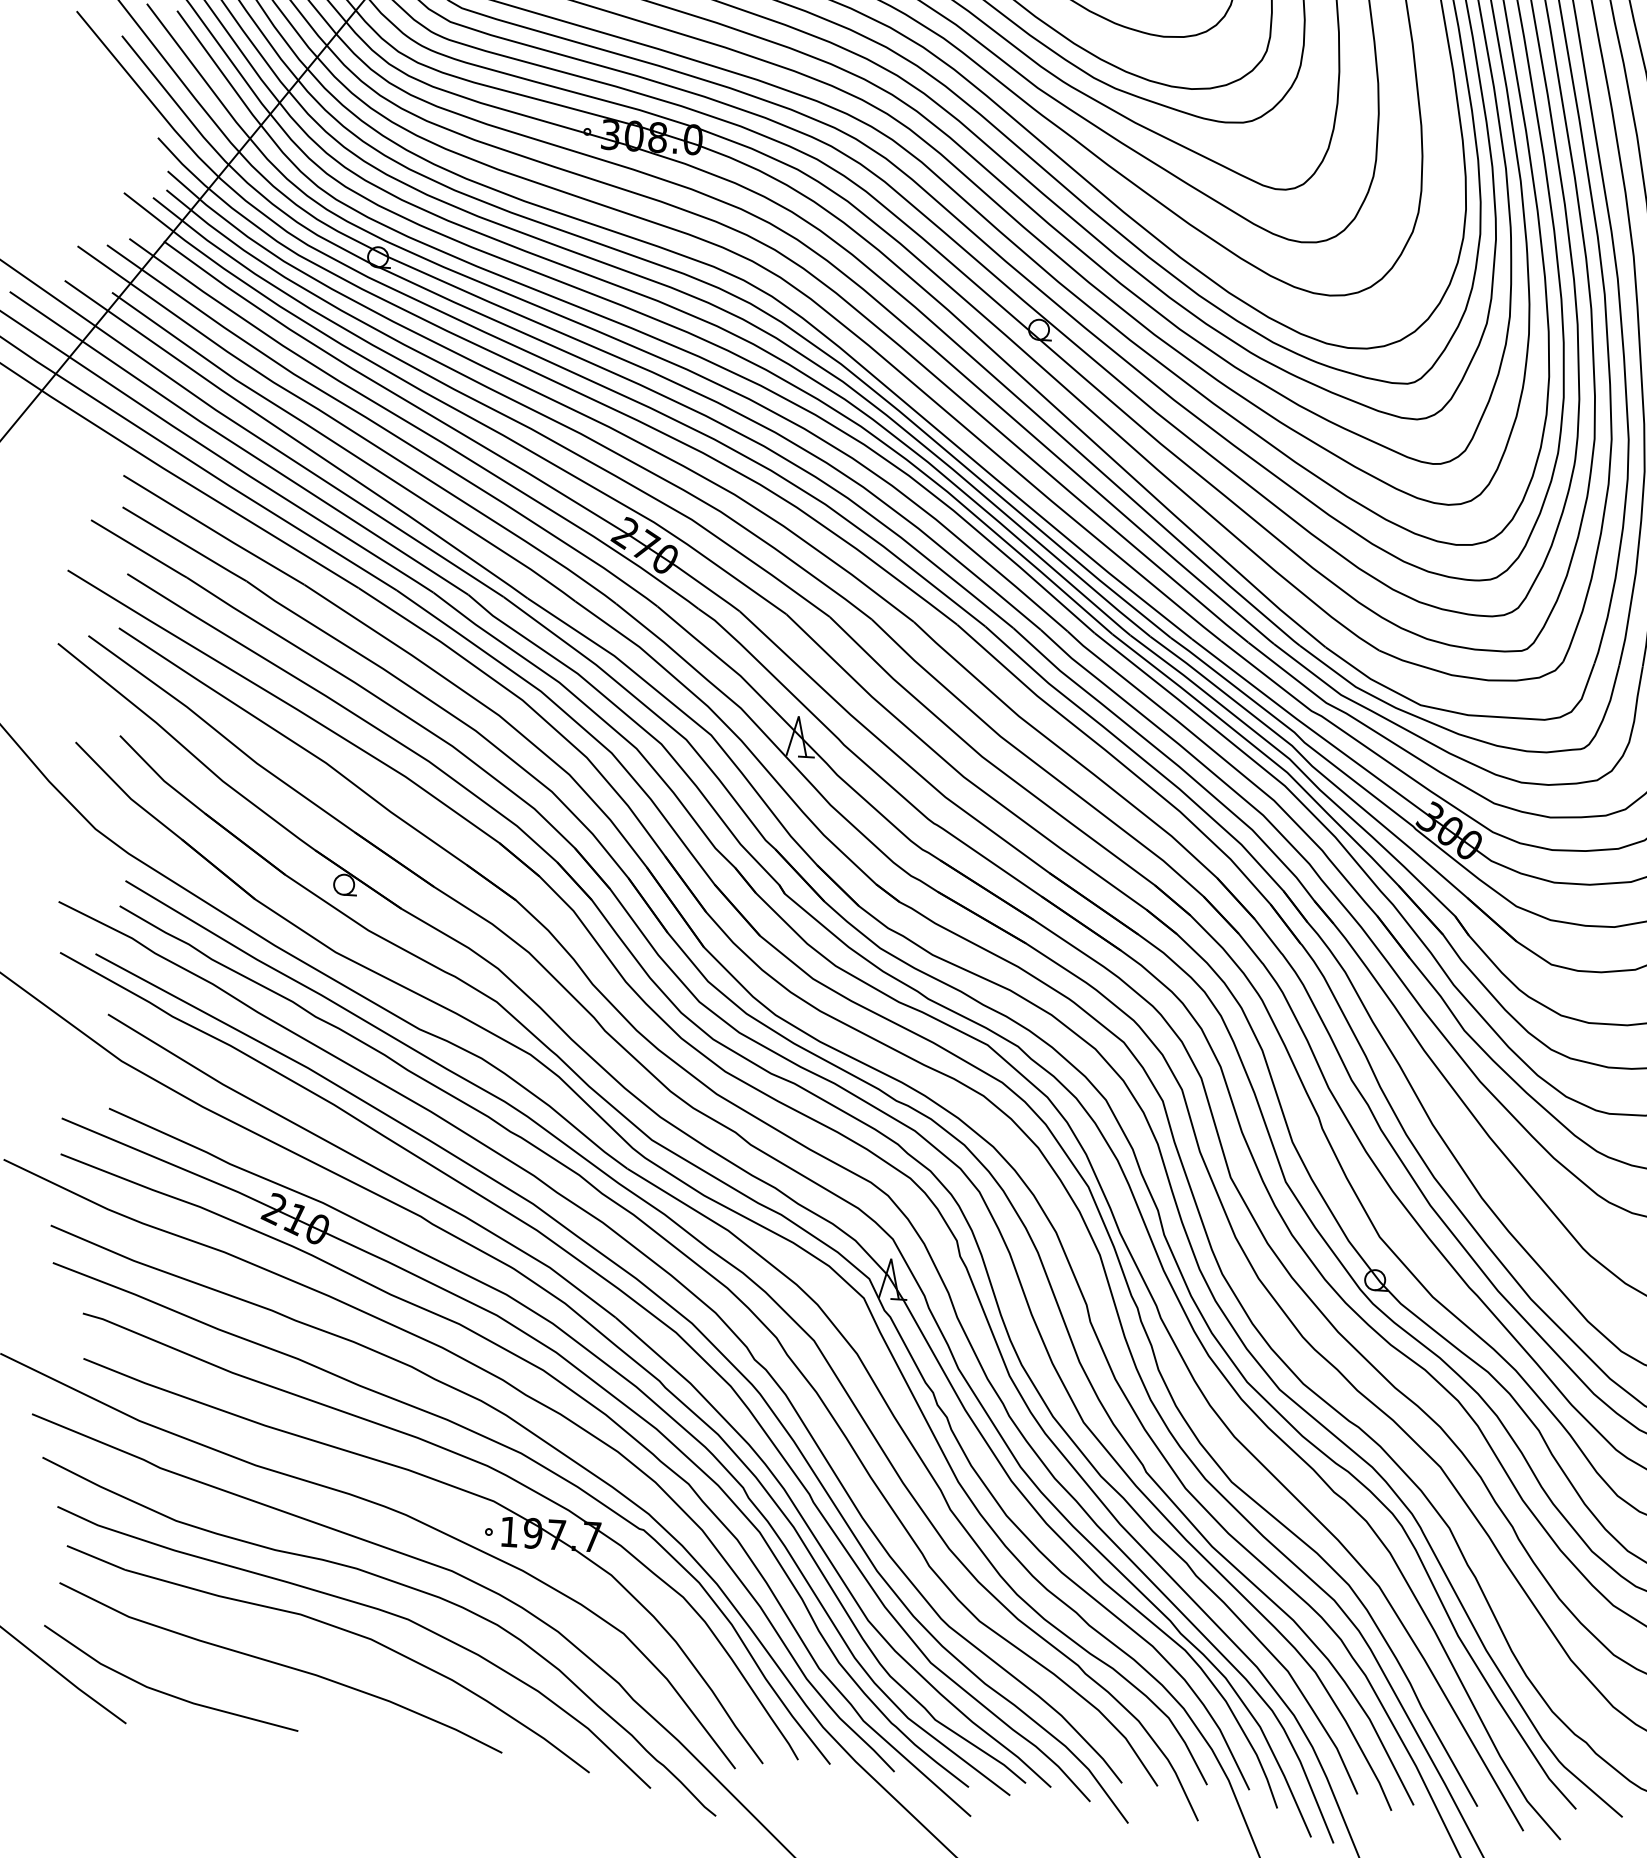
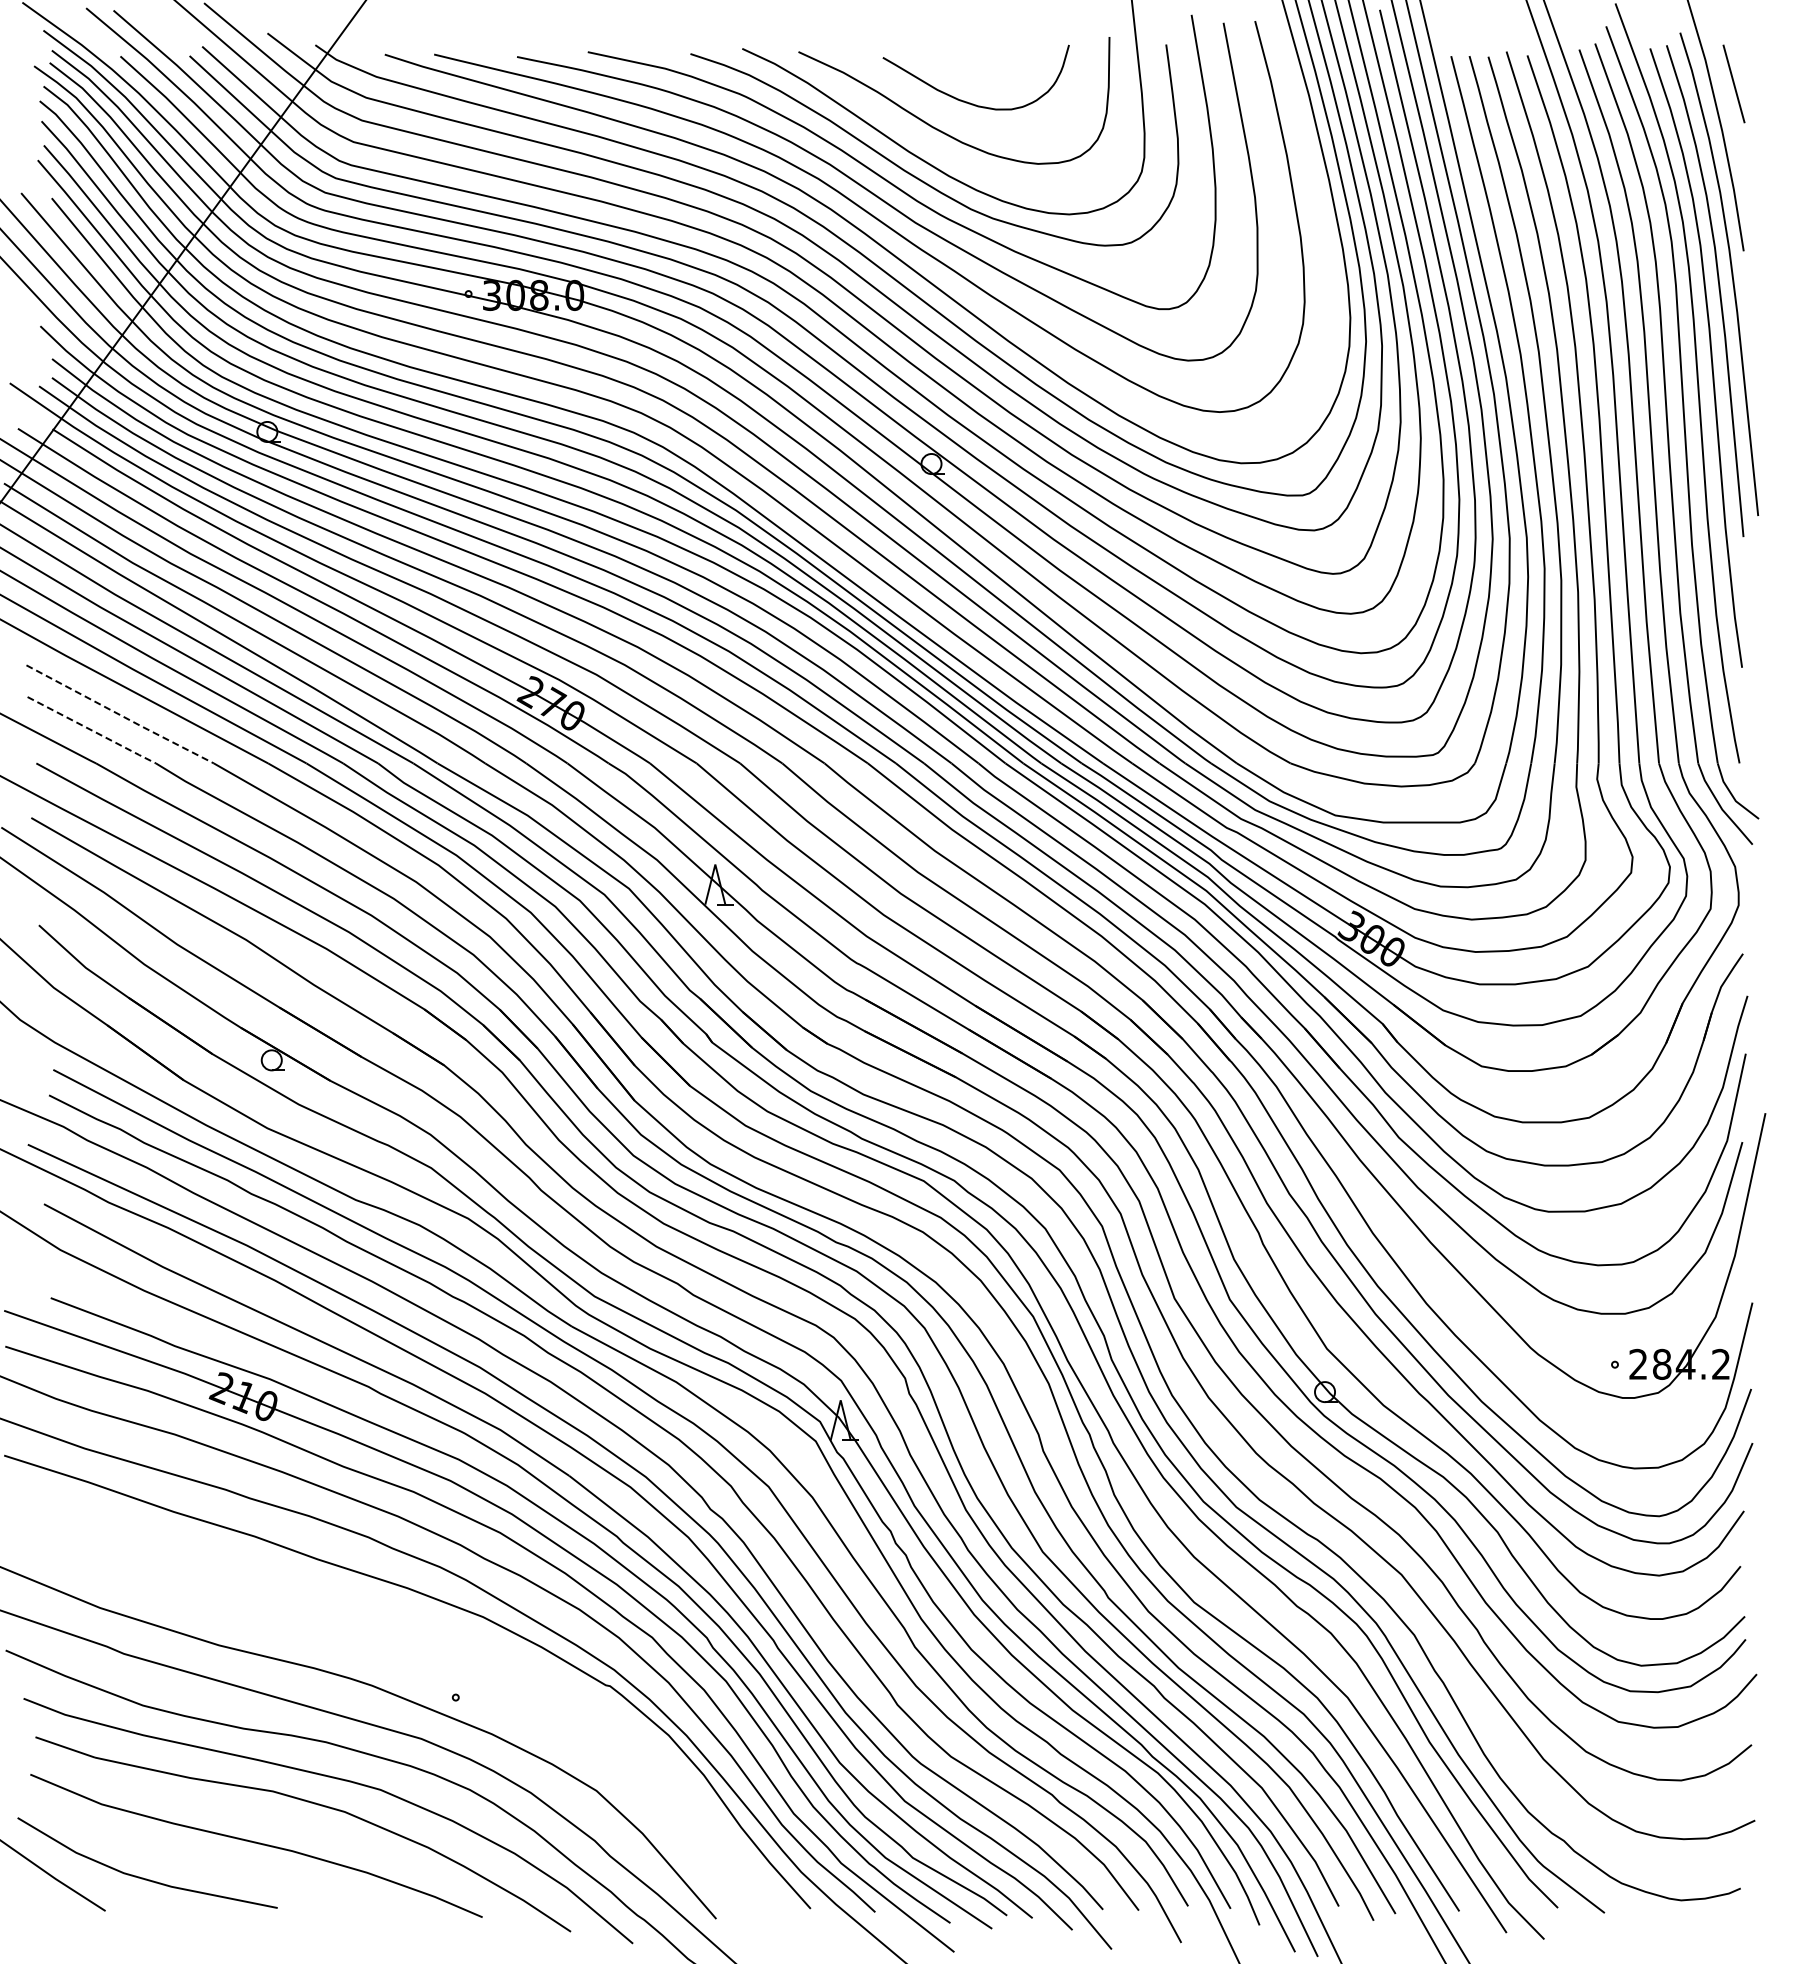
line: (214, 531) -> (120, 715), solid -> dashed
line: (185, 544) -> (92, 730), solid -> dashed
part: (456, 1488) -> (420, 1656), removed

